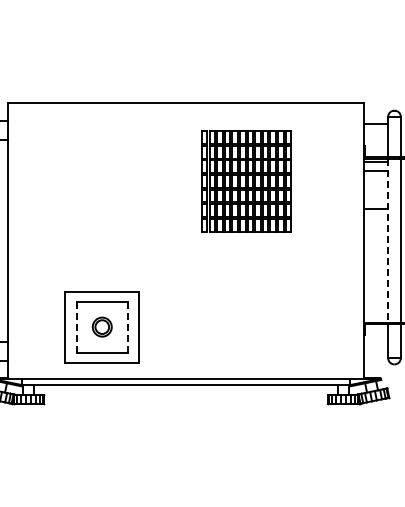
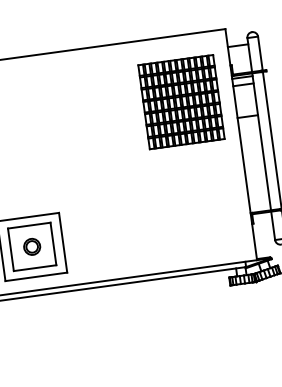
part: (246, 181) -> (181, 102), moved
line: (388, 240) -> (261, 141), dashed -> solid
line: (76, 326) -> (10, 249), dashed -> solid
line: (127, 327) -> (53, 244), dashed -> solid

